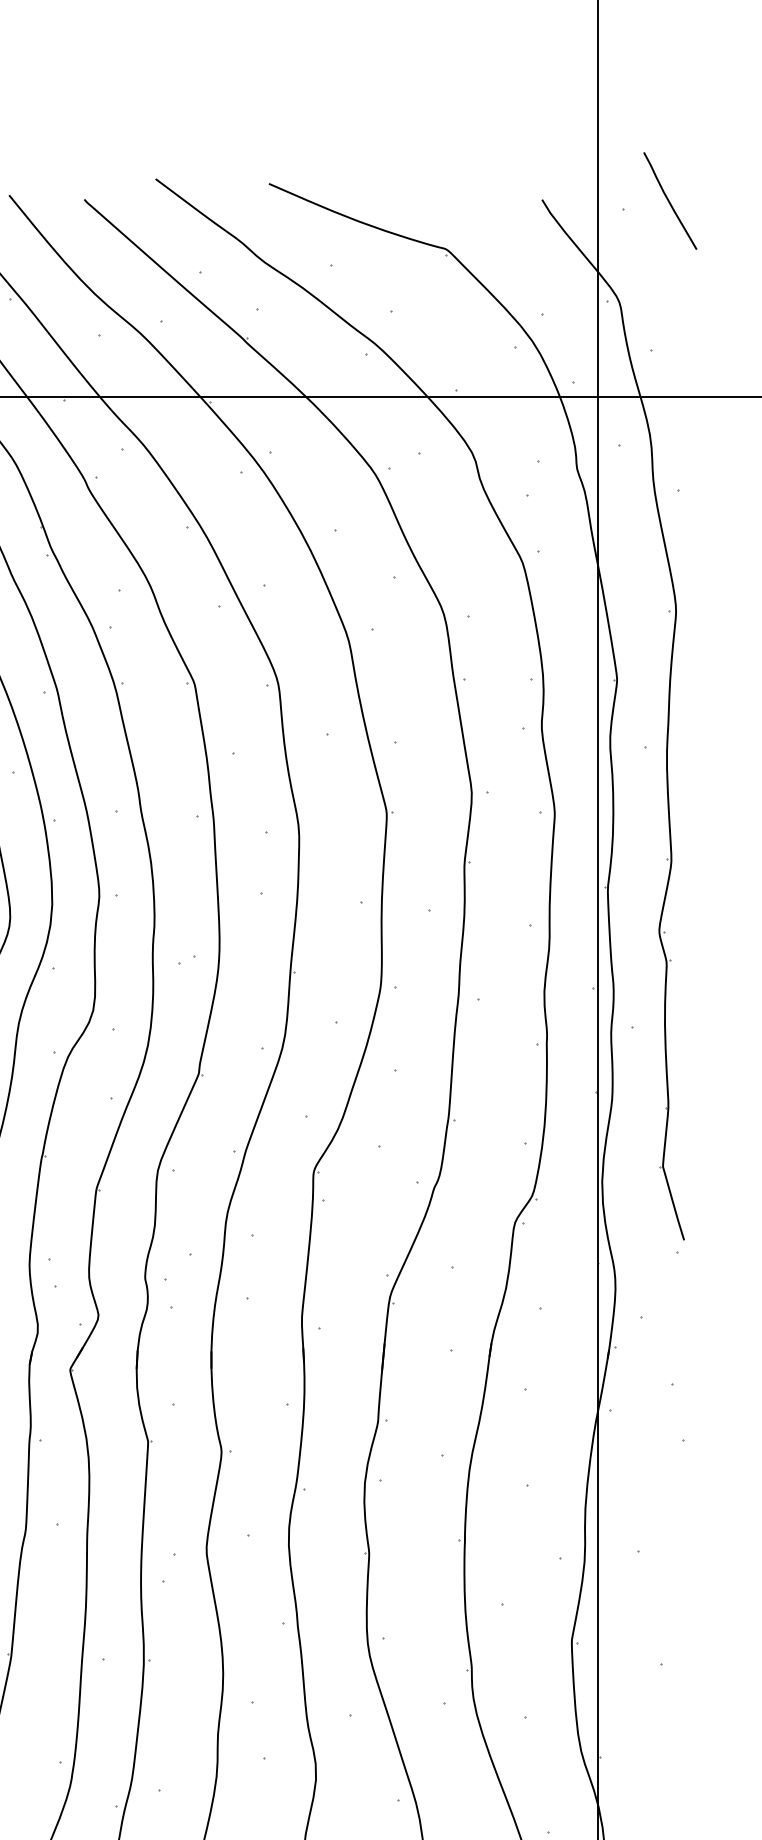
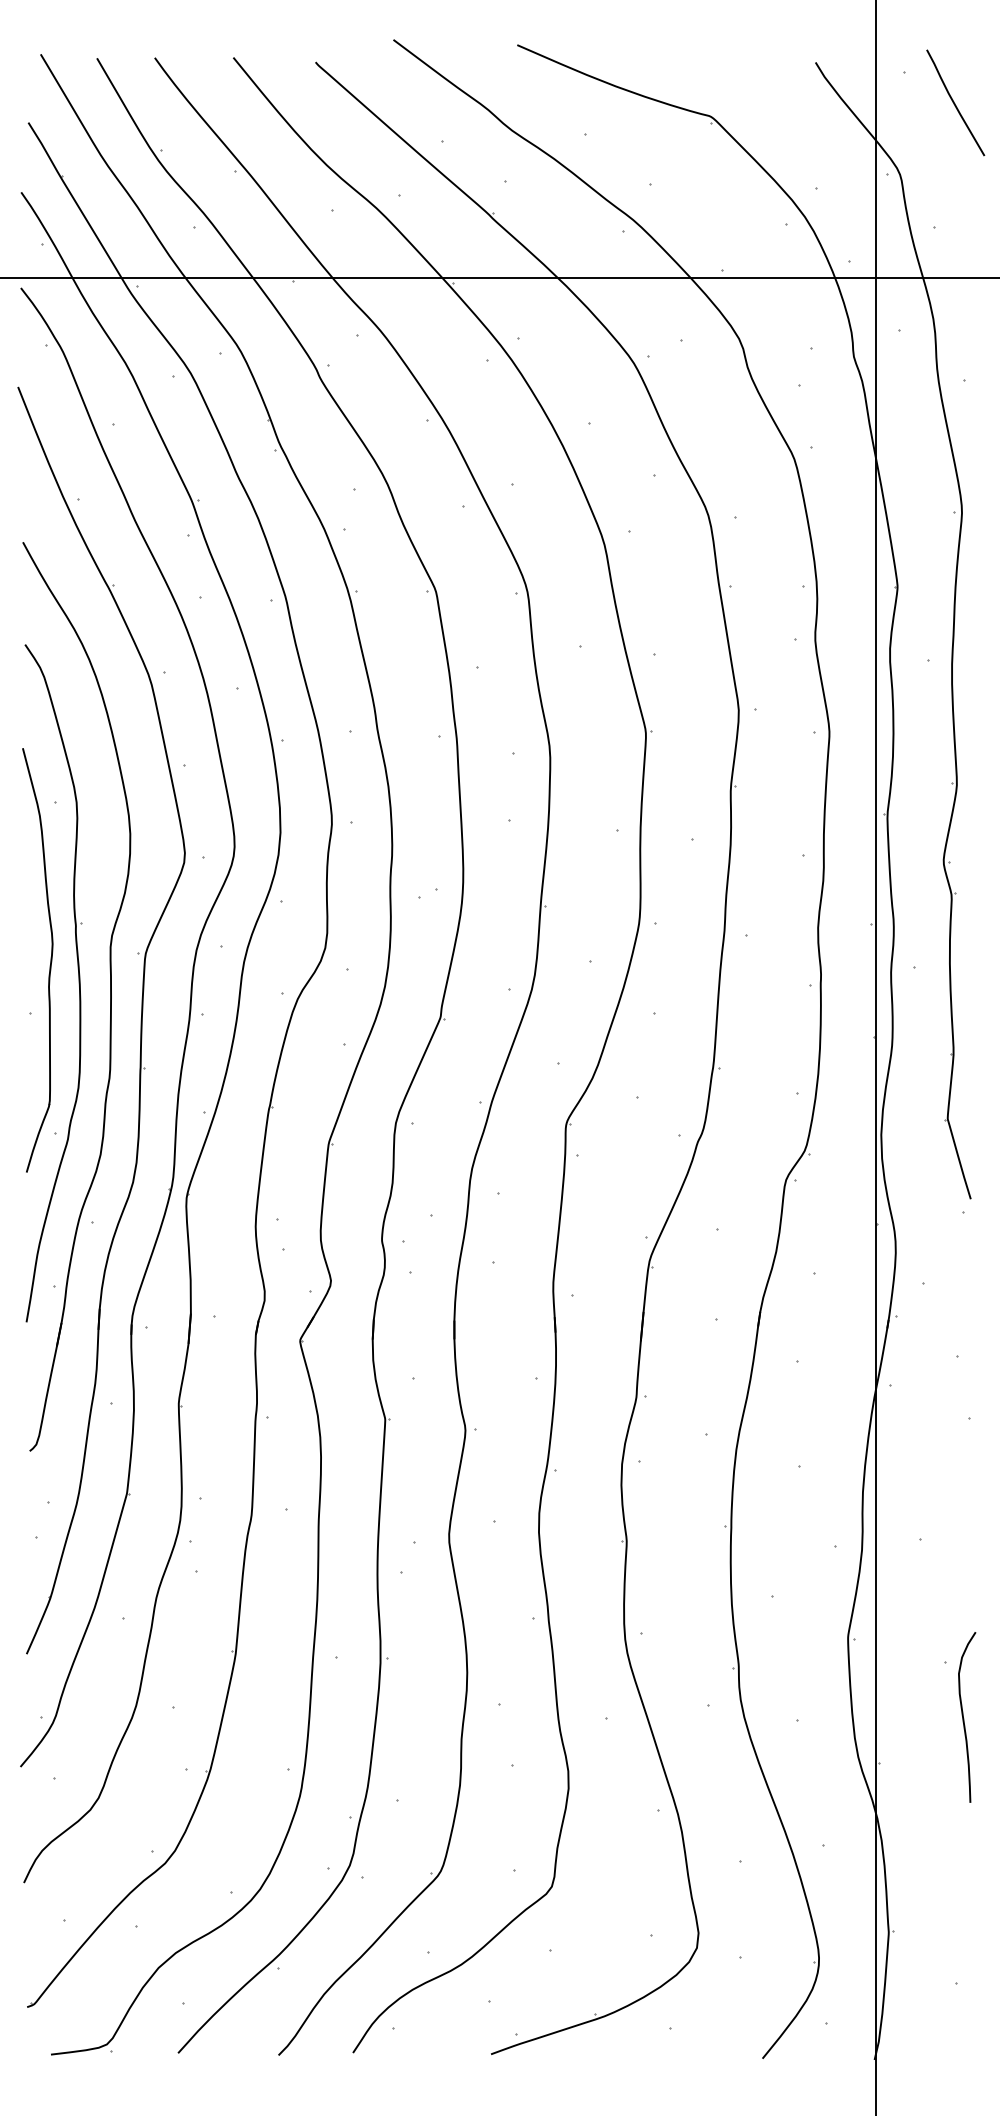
curve: (669, 200) -> (954, 102), moved
curve: (678, 1715) -> (964, 1718), added

